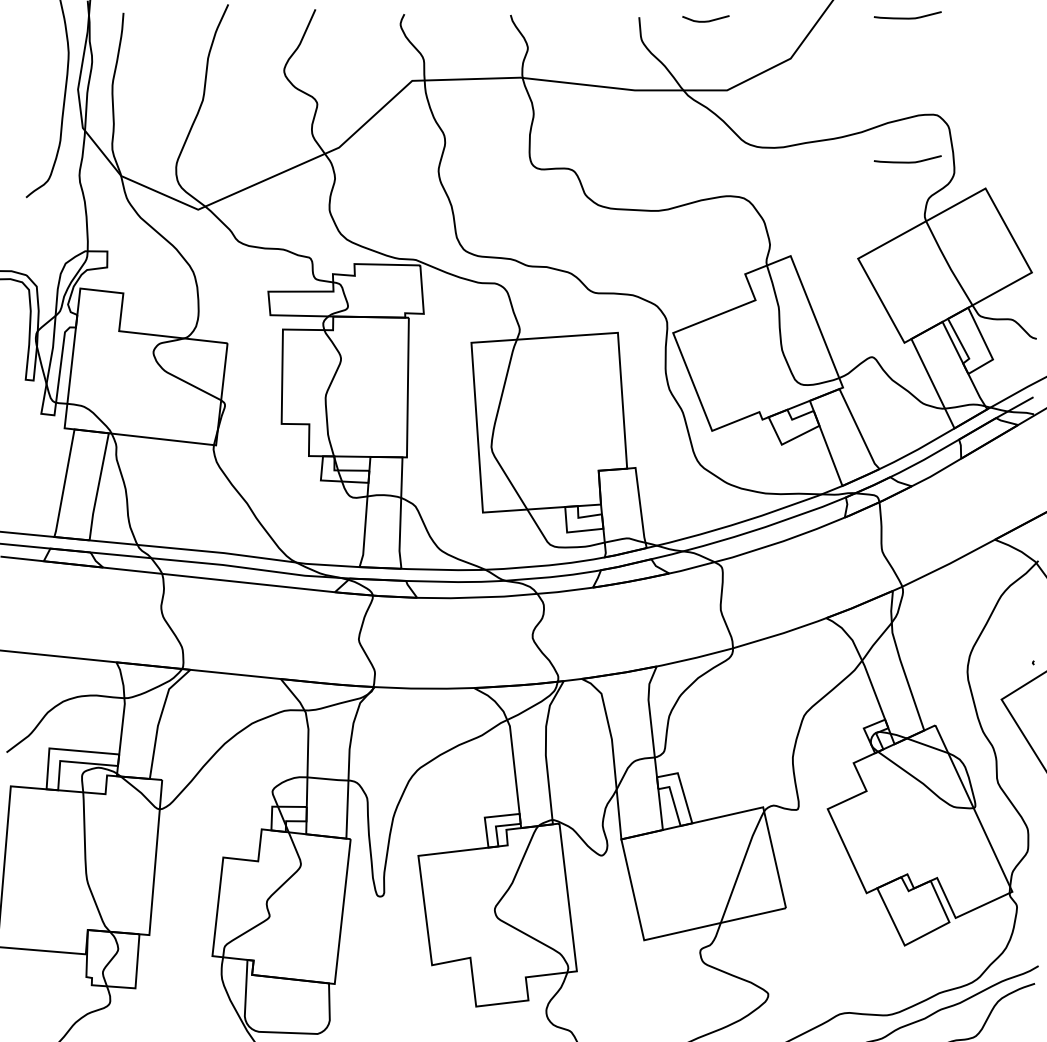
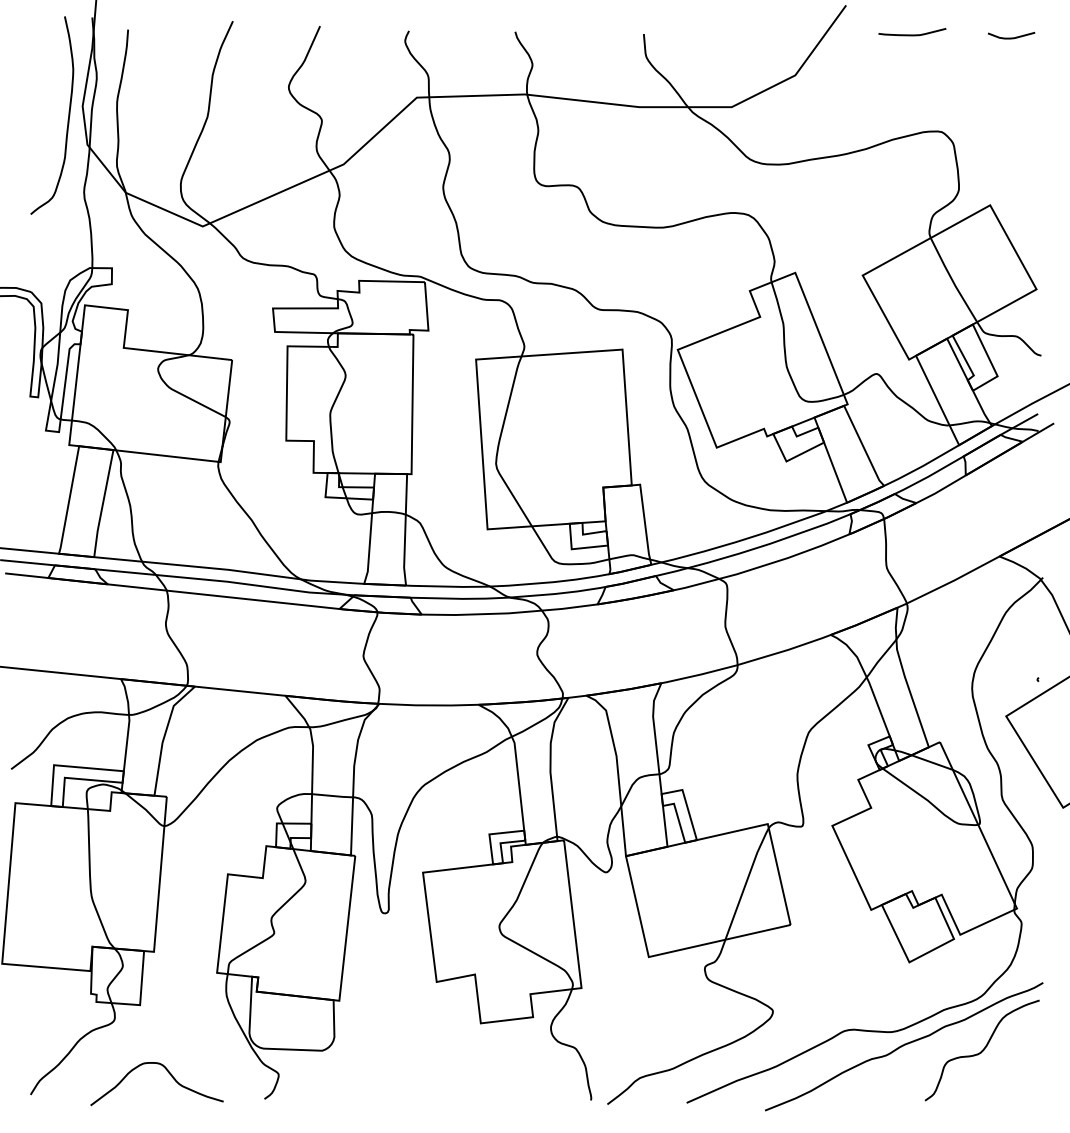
curve: (705, 20) -> (1011, 37), moved
curve: (907, 161) -> (912, 178), removed

